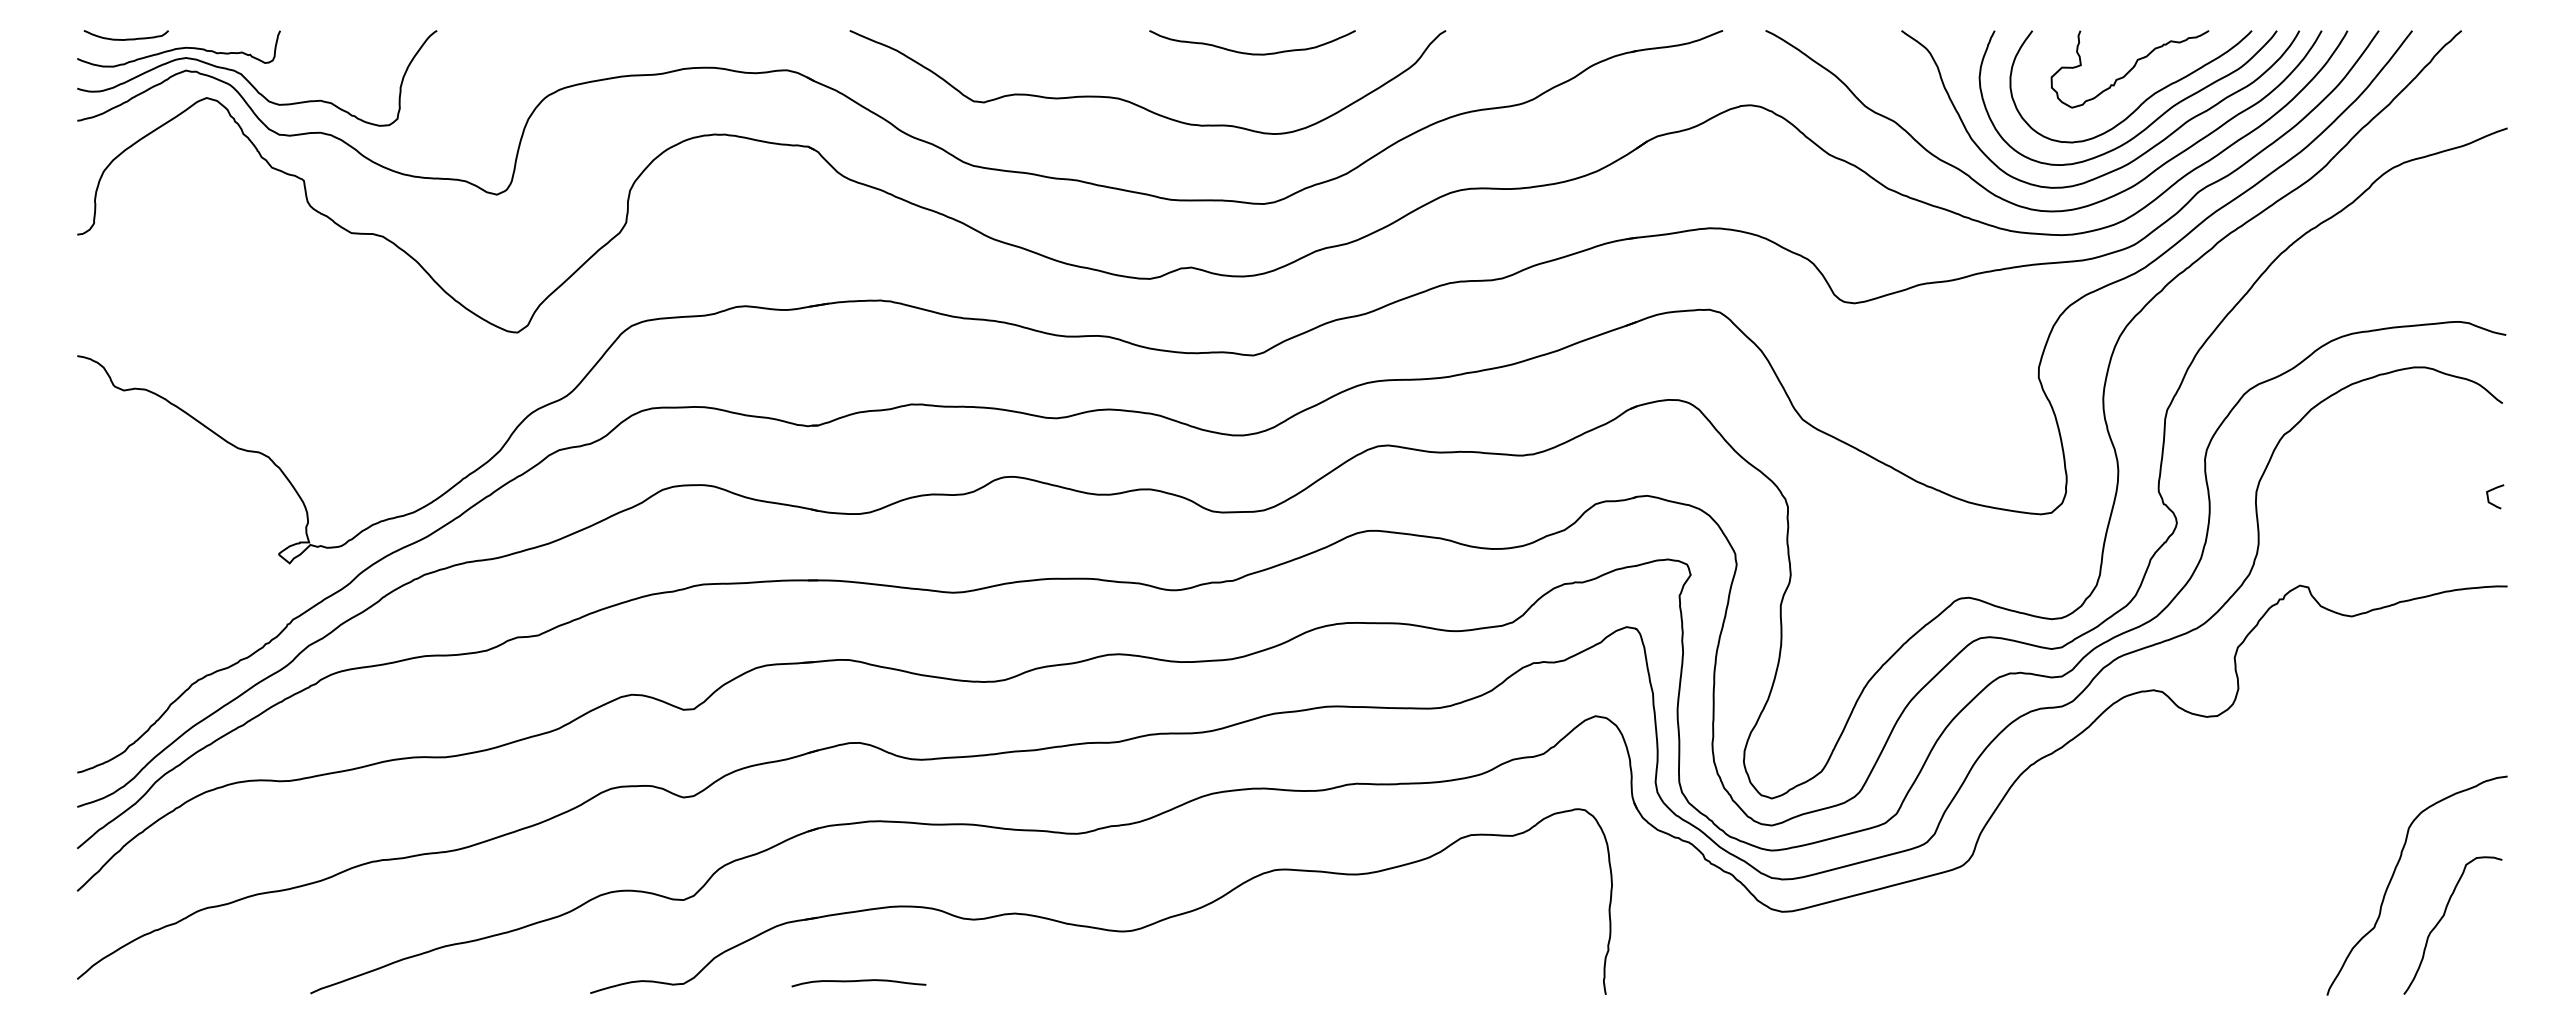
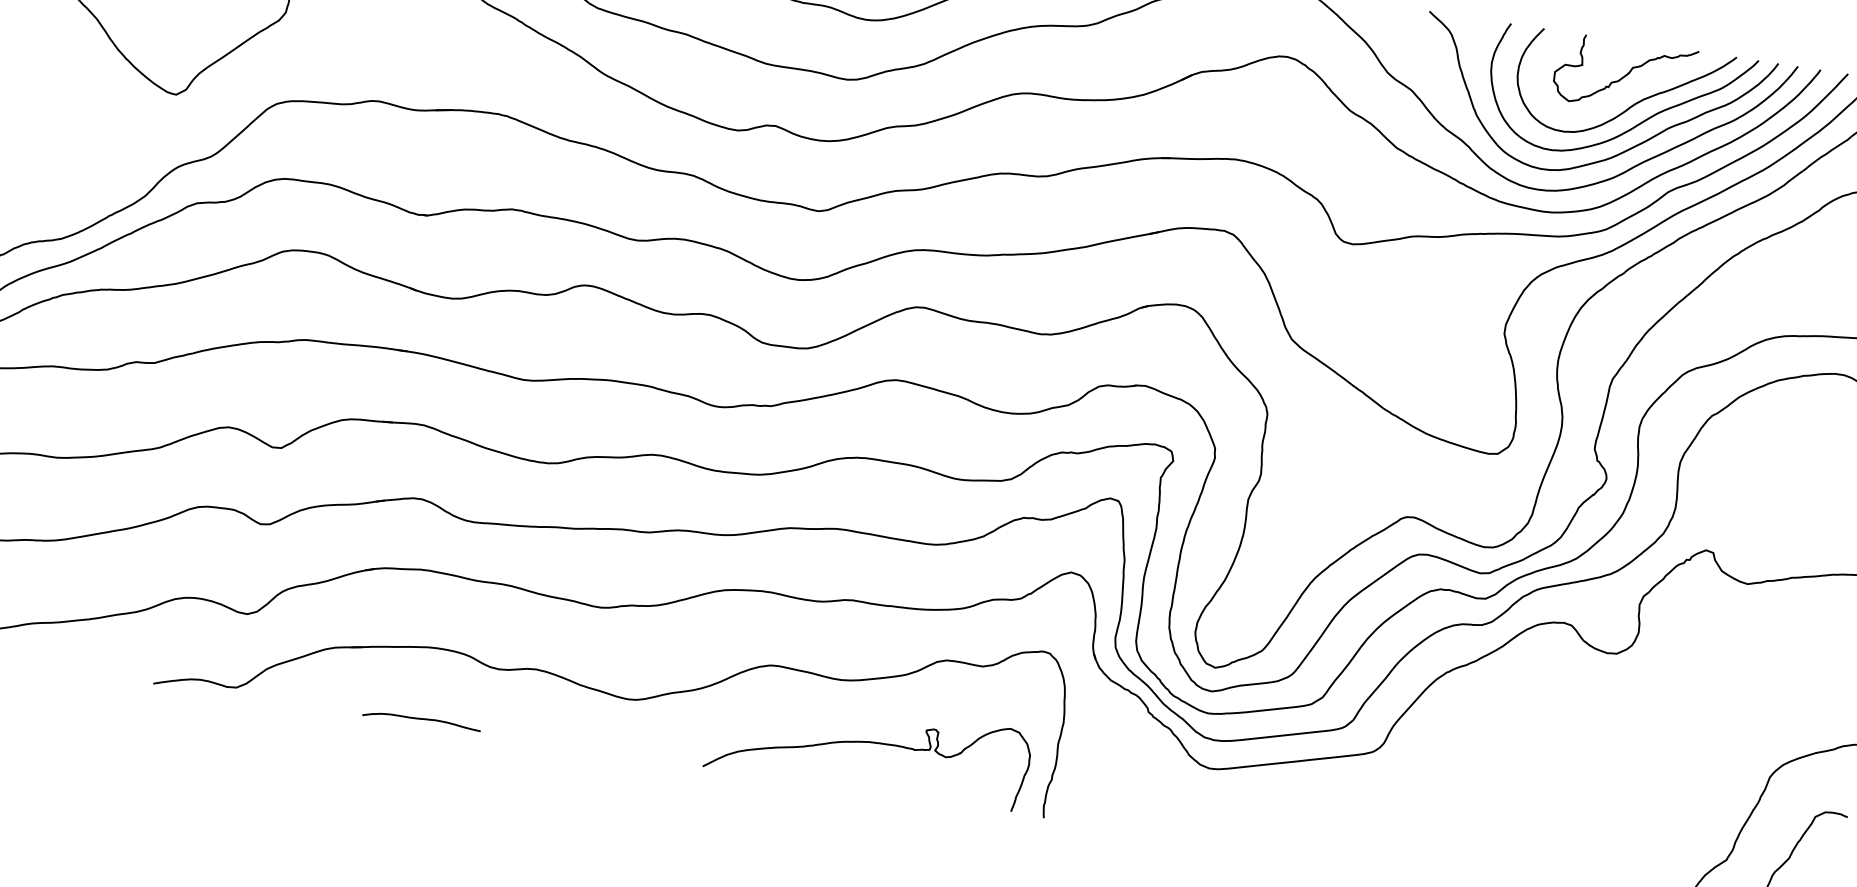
curve: (1397, 940) -> (868, 743), added
curve: (858, 981) -> (421, 719), moved

